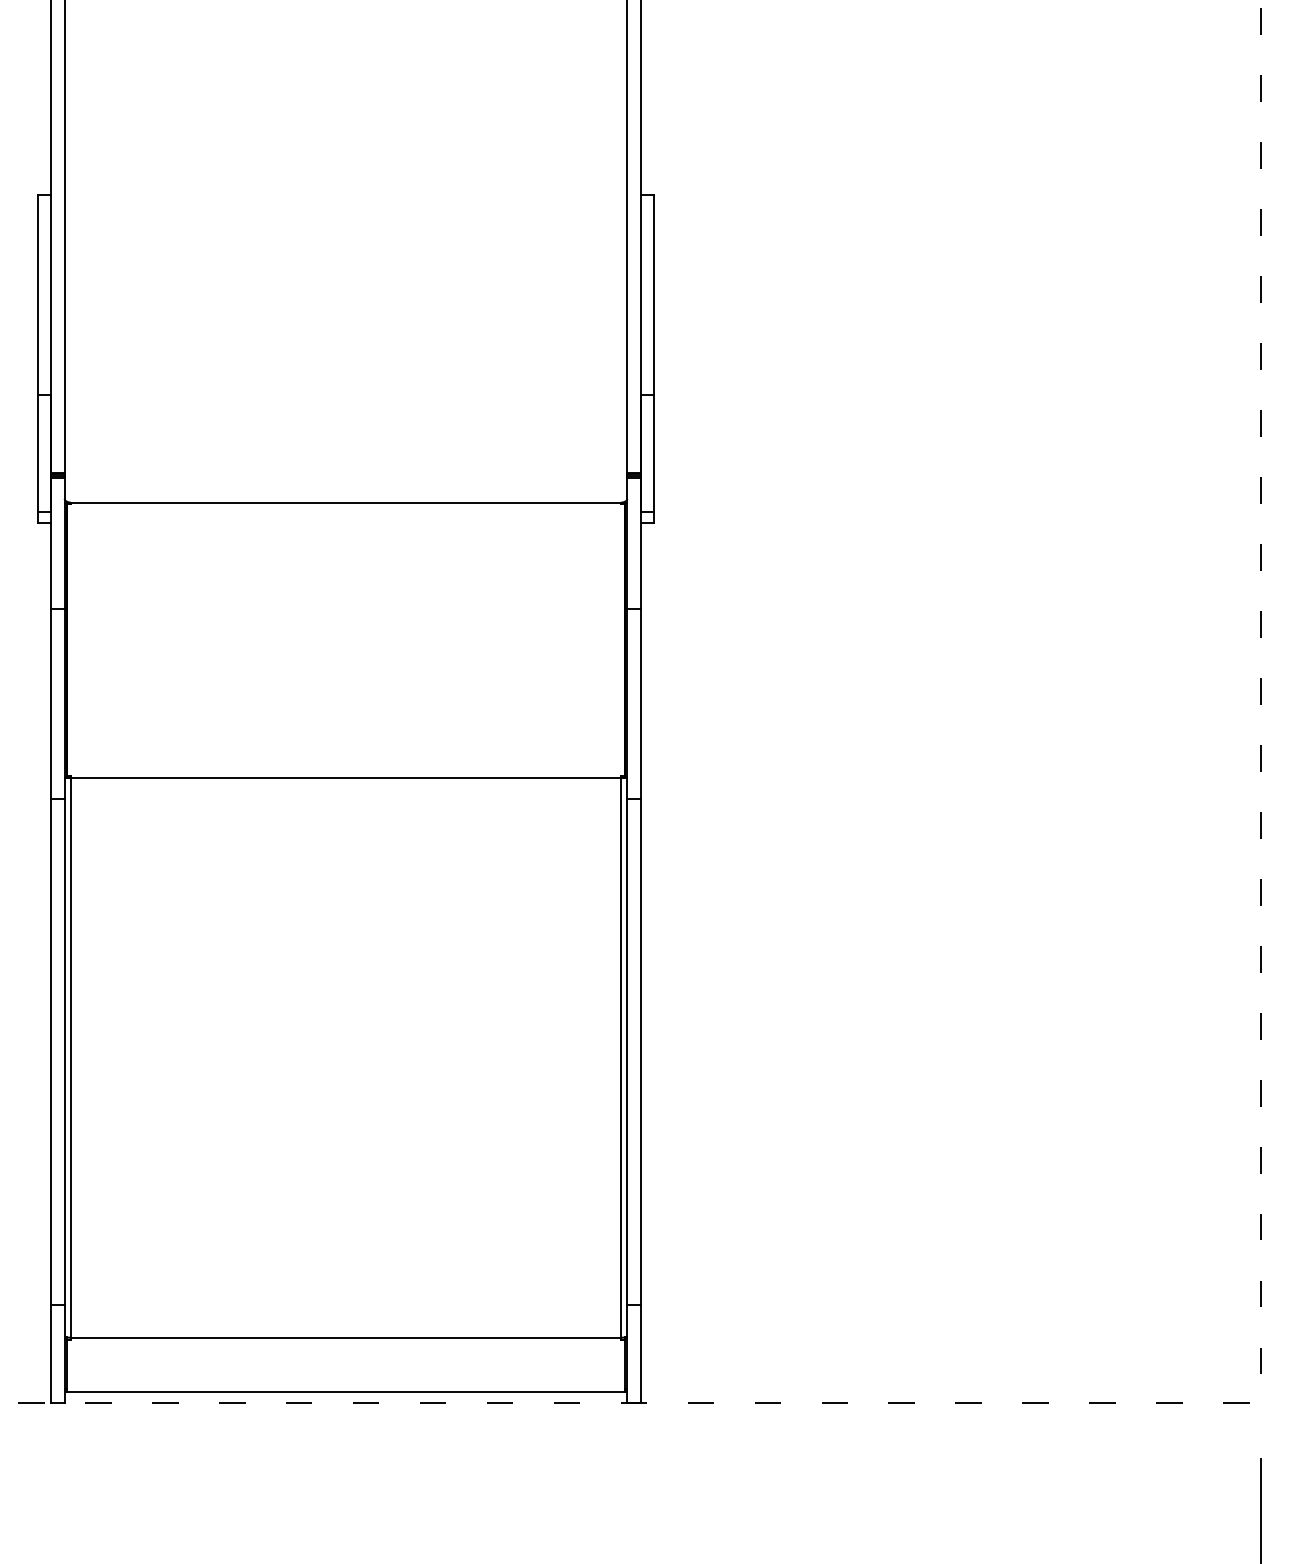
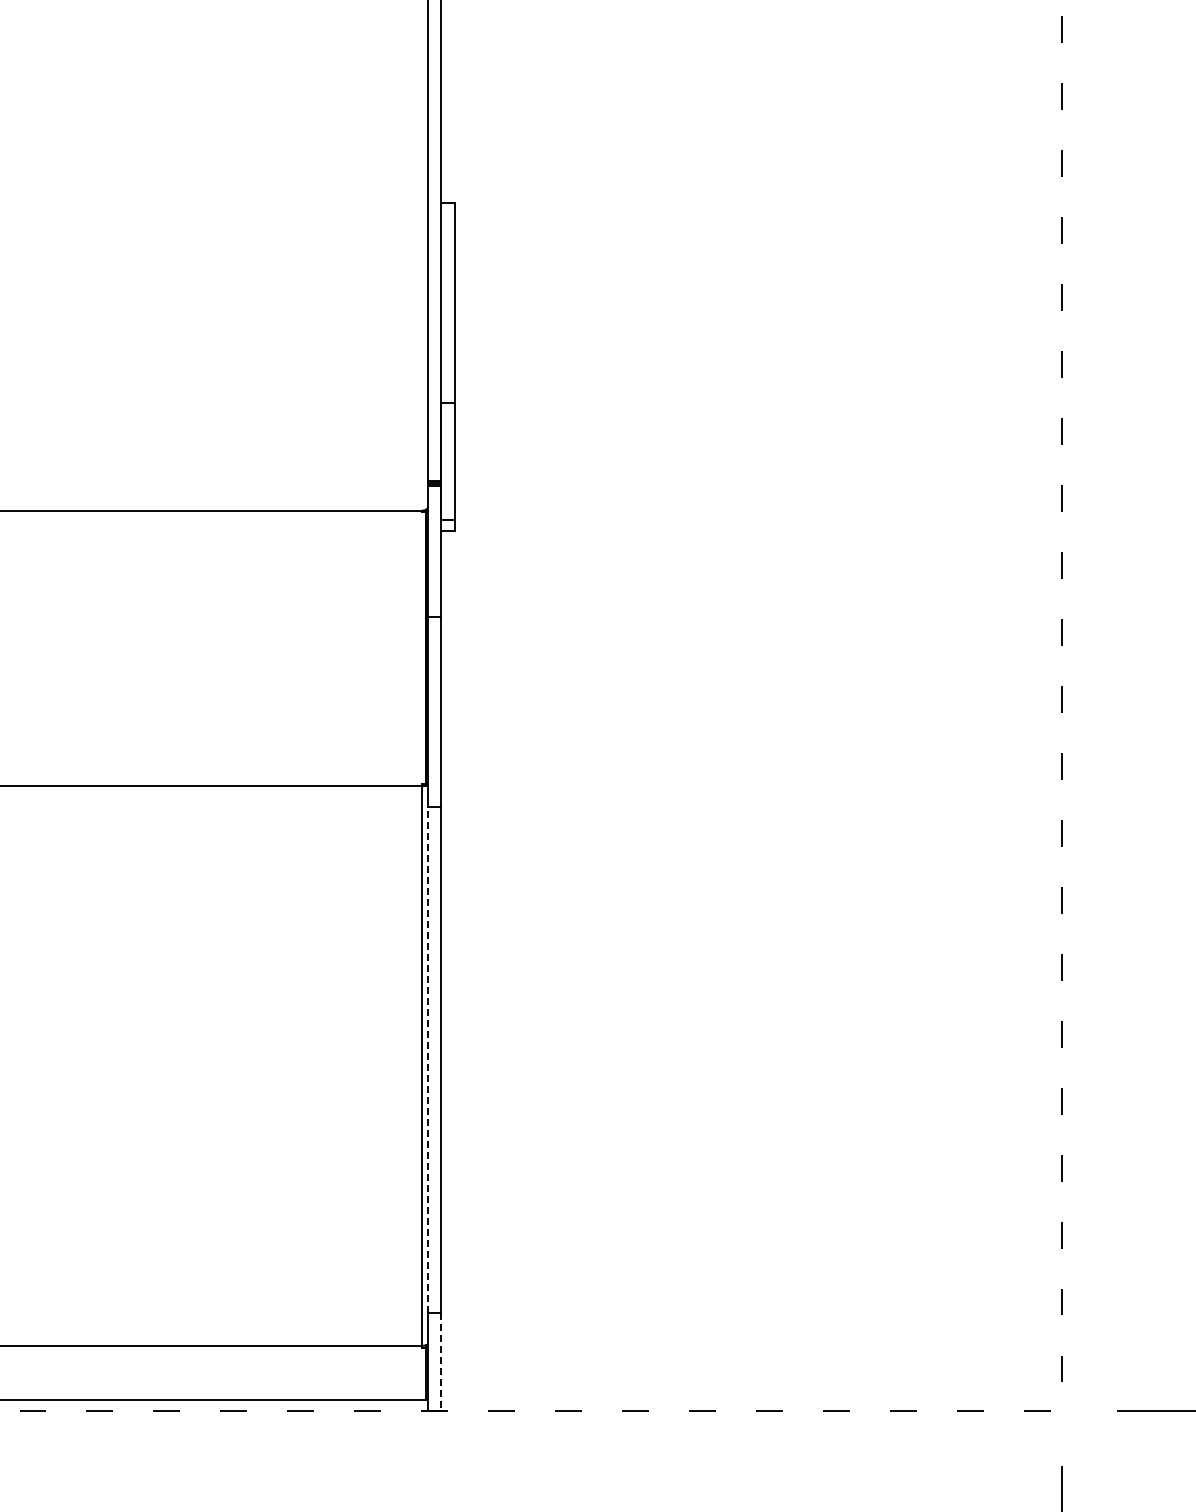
line: (627, 1051) -> (428, 1059), solid -> dashed
line: (640, 1354) -> (441, 1362), solid -> dashed

